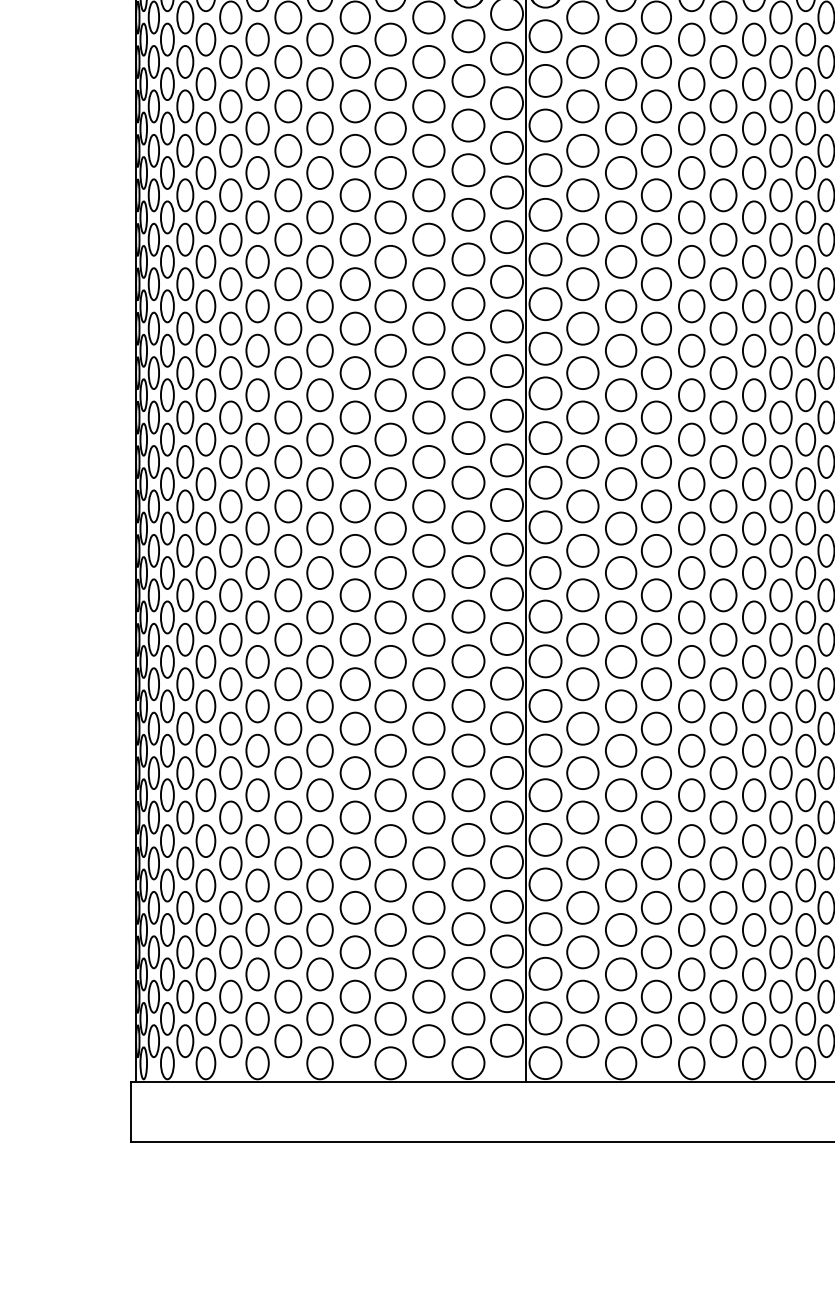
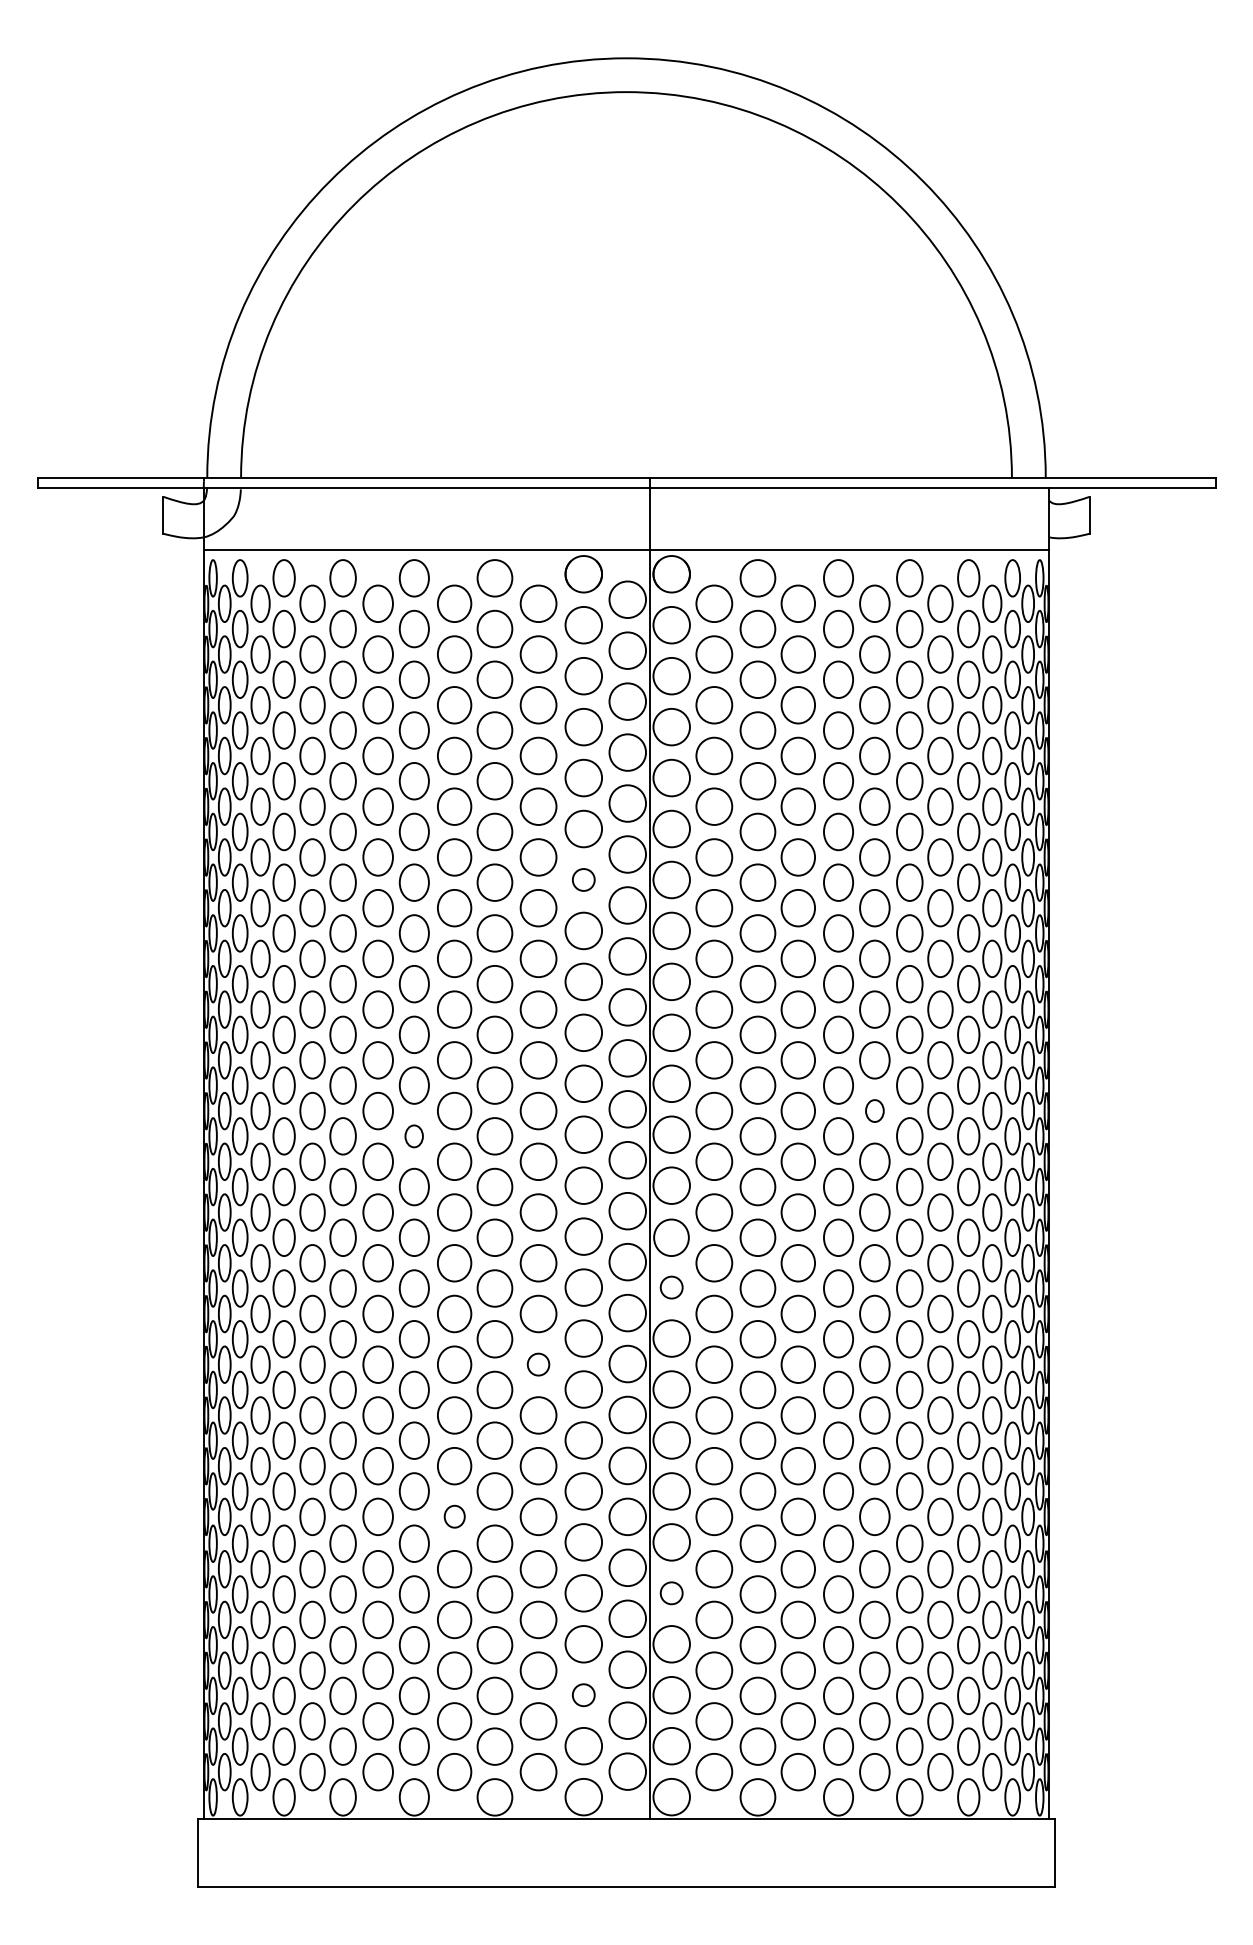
circle: (468, 259) -> (583, 879), size x0.6
part: (723, 461) -> (874, 1110), size x0.6
part: (319, 484) -> (413, 1136), size x0.6
circle: (545, 616) -> (671, 1287), size x0.6
part: (428, 684) -> (538, 1364), size x0.6
part: (355, 817) -> (454, 1516), size x0.6
circle: (545, 884) -> (671, 1593), size x0.6
circle: (468, 973) -> (583, 1694), size x0.6

